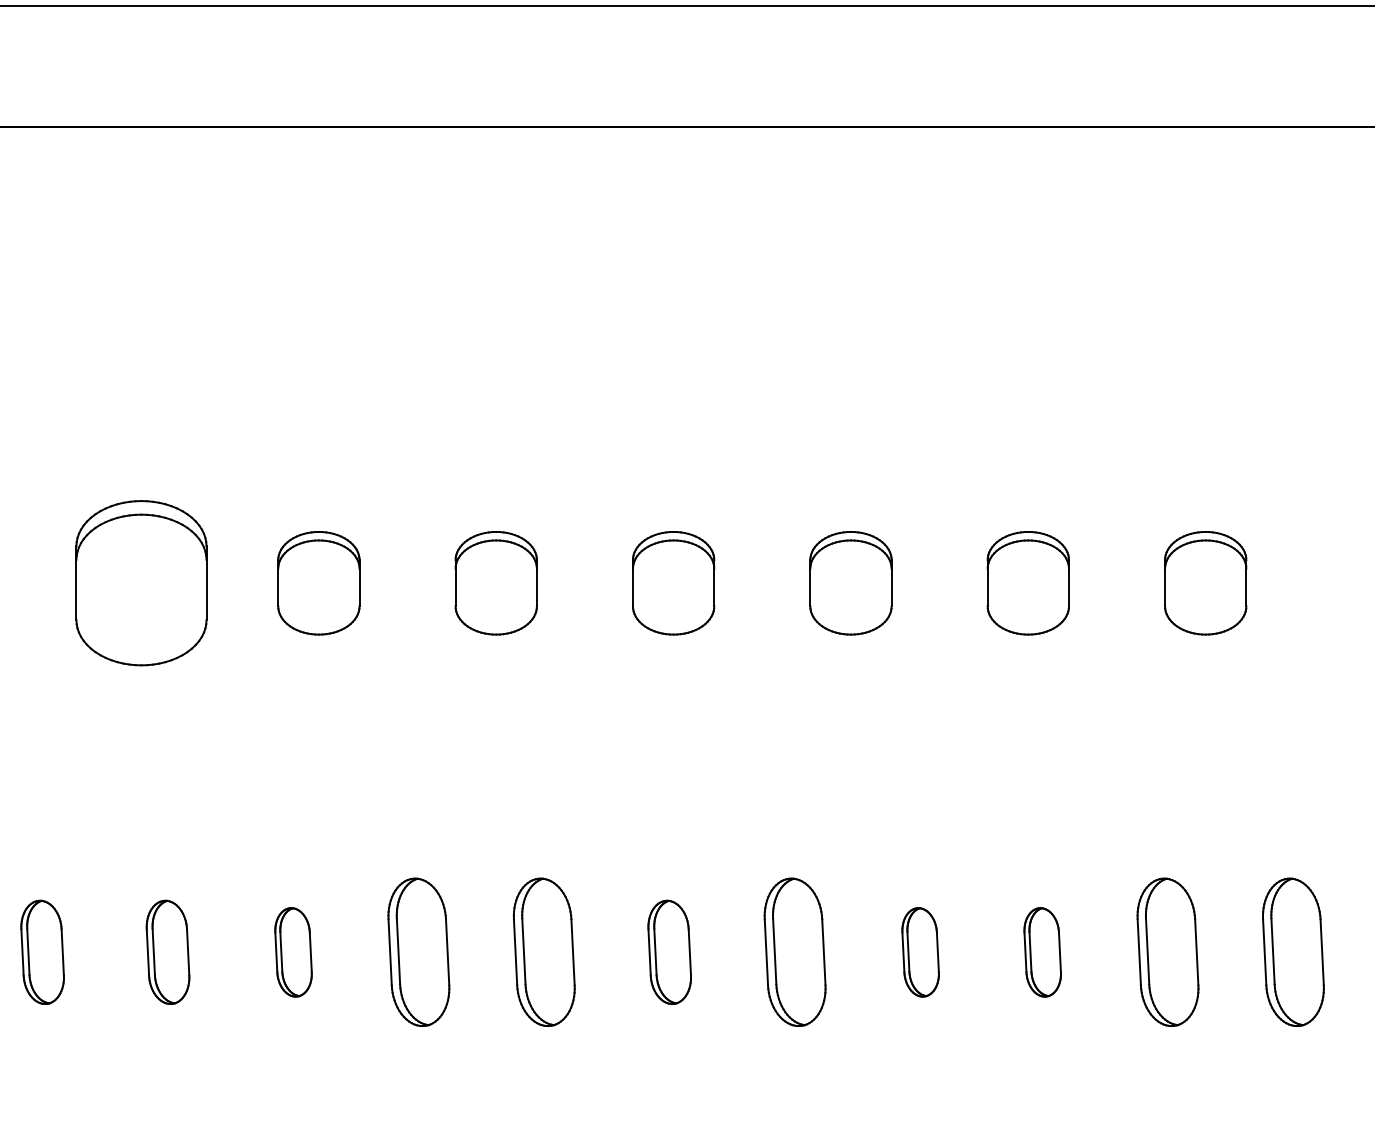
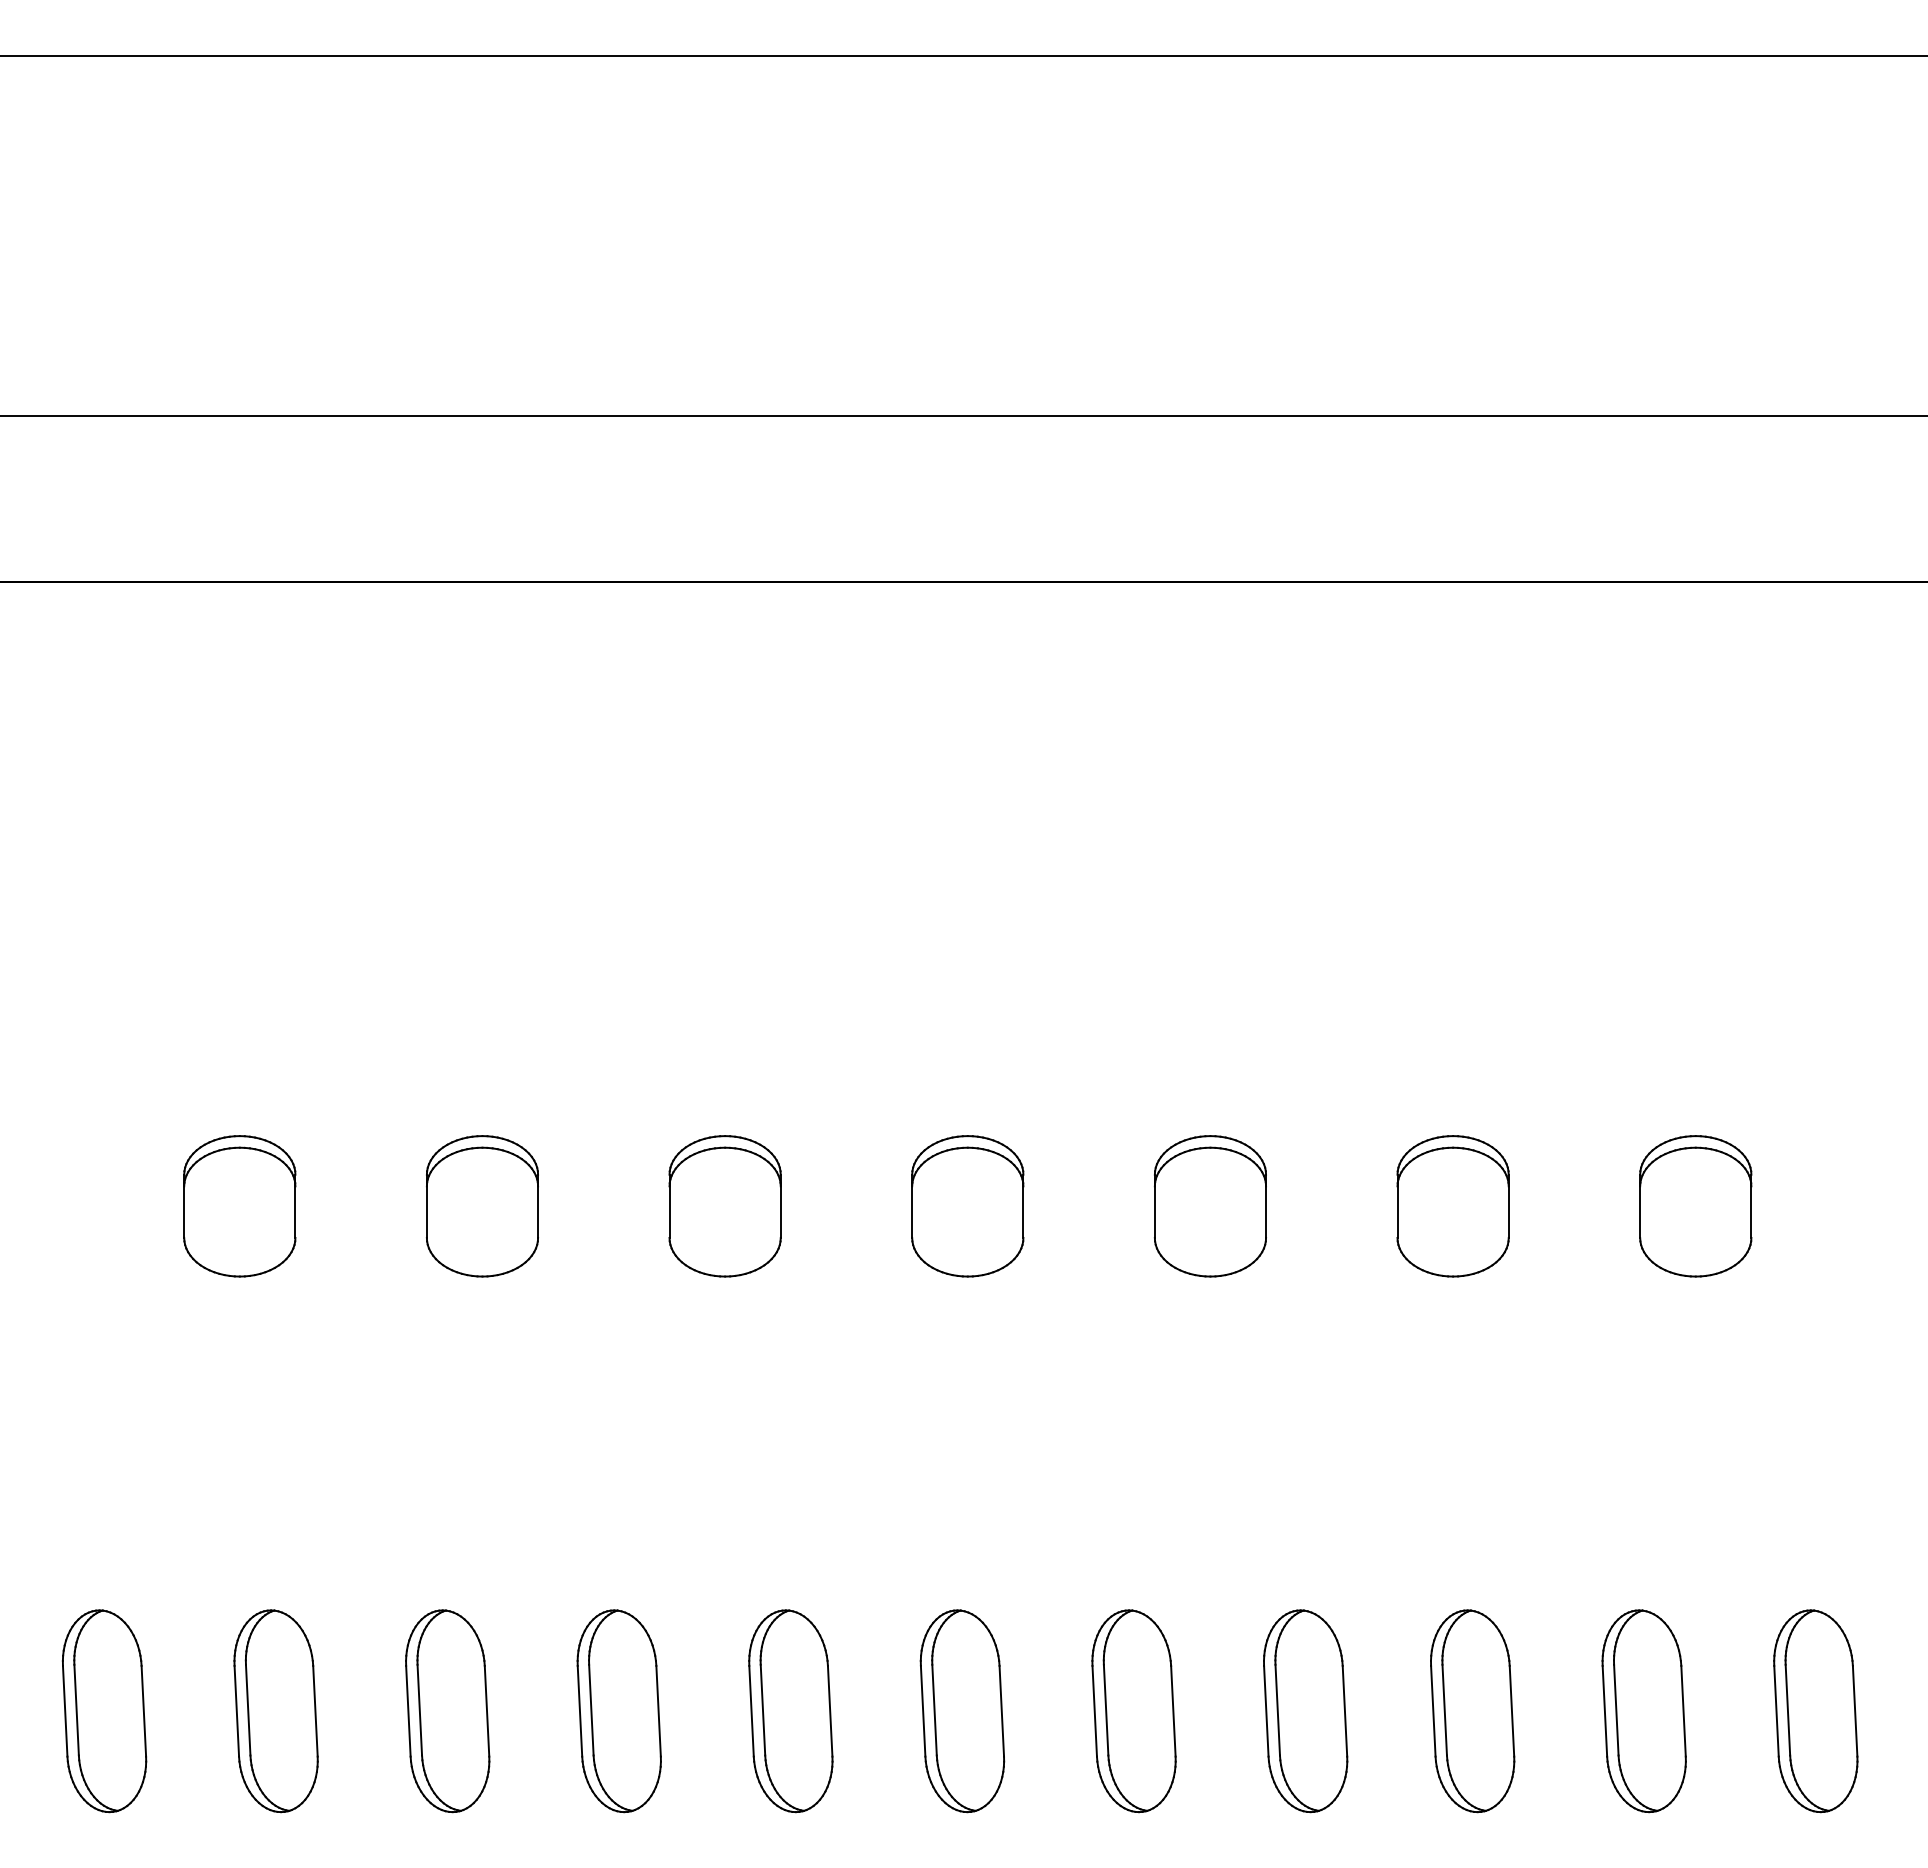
part: (141, 583) -> (239, 1206), size x0.62
part: (42, 952) -> (104, 1711), size x1.43
part: (167, 952) -> (275, 1711), size x1.43
part: (293, 952) -> (447, 1711), size x1.67
part: (669, 952) -> (962, 1711), size x1.43
part: (920, 952) -> (1305, 1711), size x1.67
part: (1042, 952) -> (1472, 1711), size x1.67

